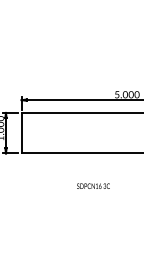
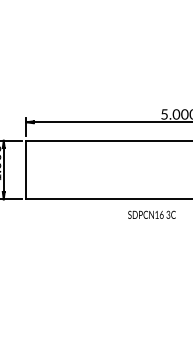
text: (93, 185) -> (151, 213), moved

